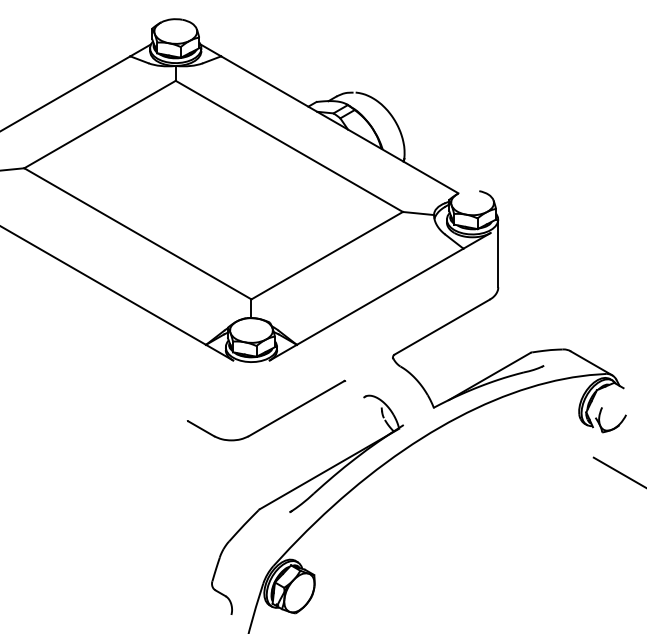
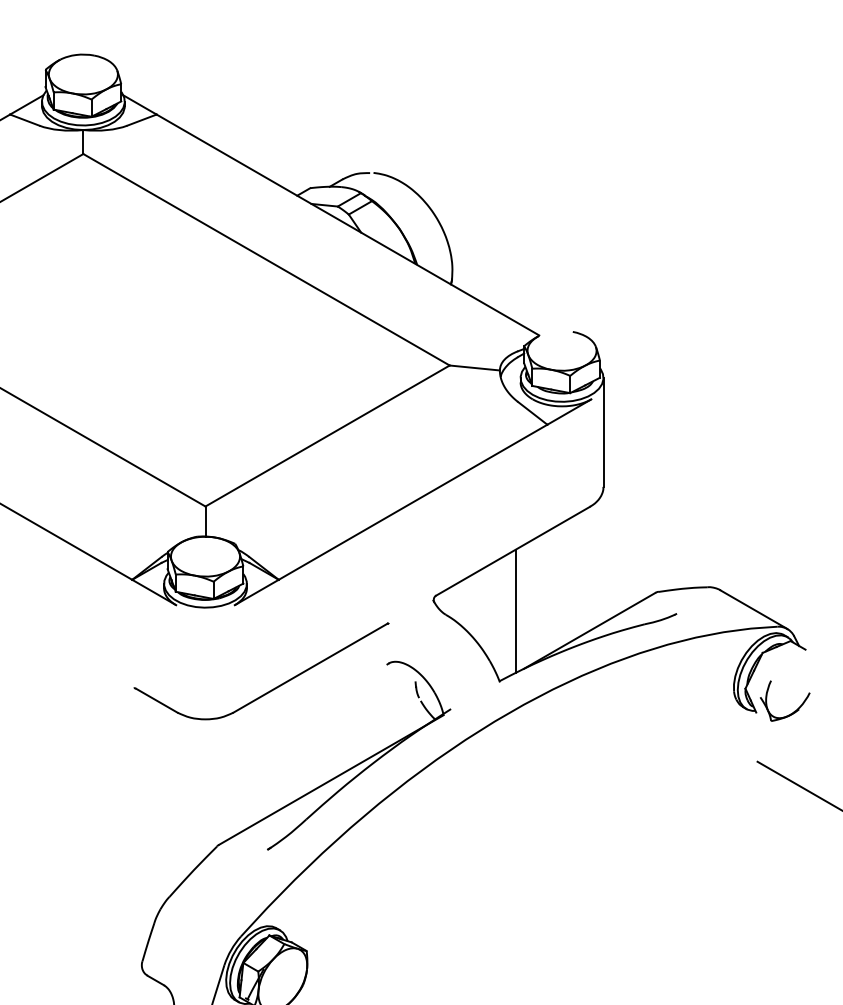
line: (443, 364) -> (515, 611), added
part: (273, 420) -> (273, 687), moved

